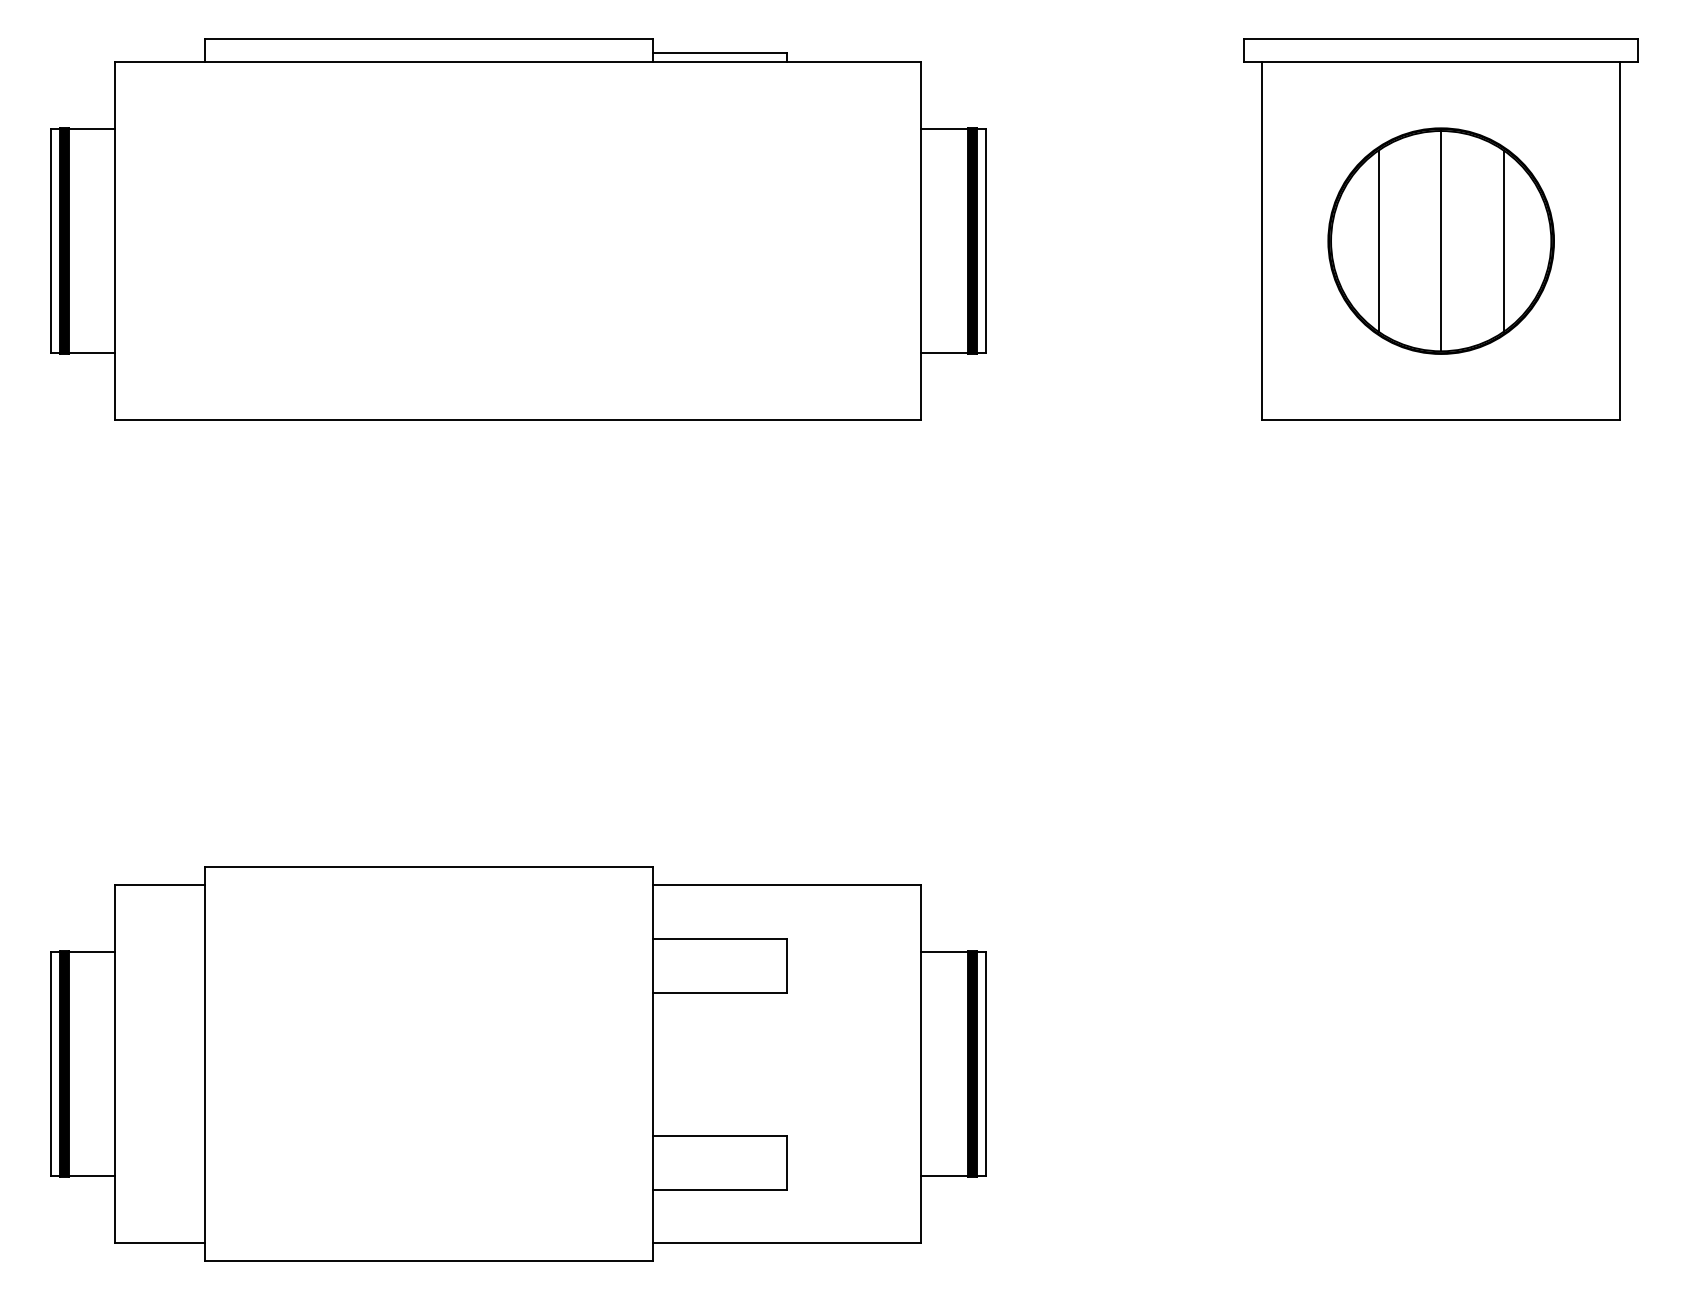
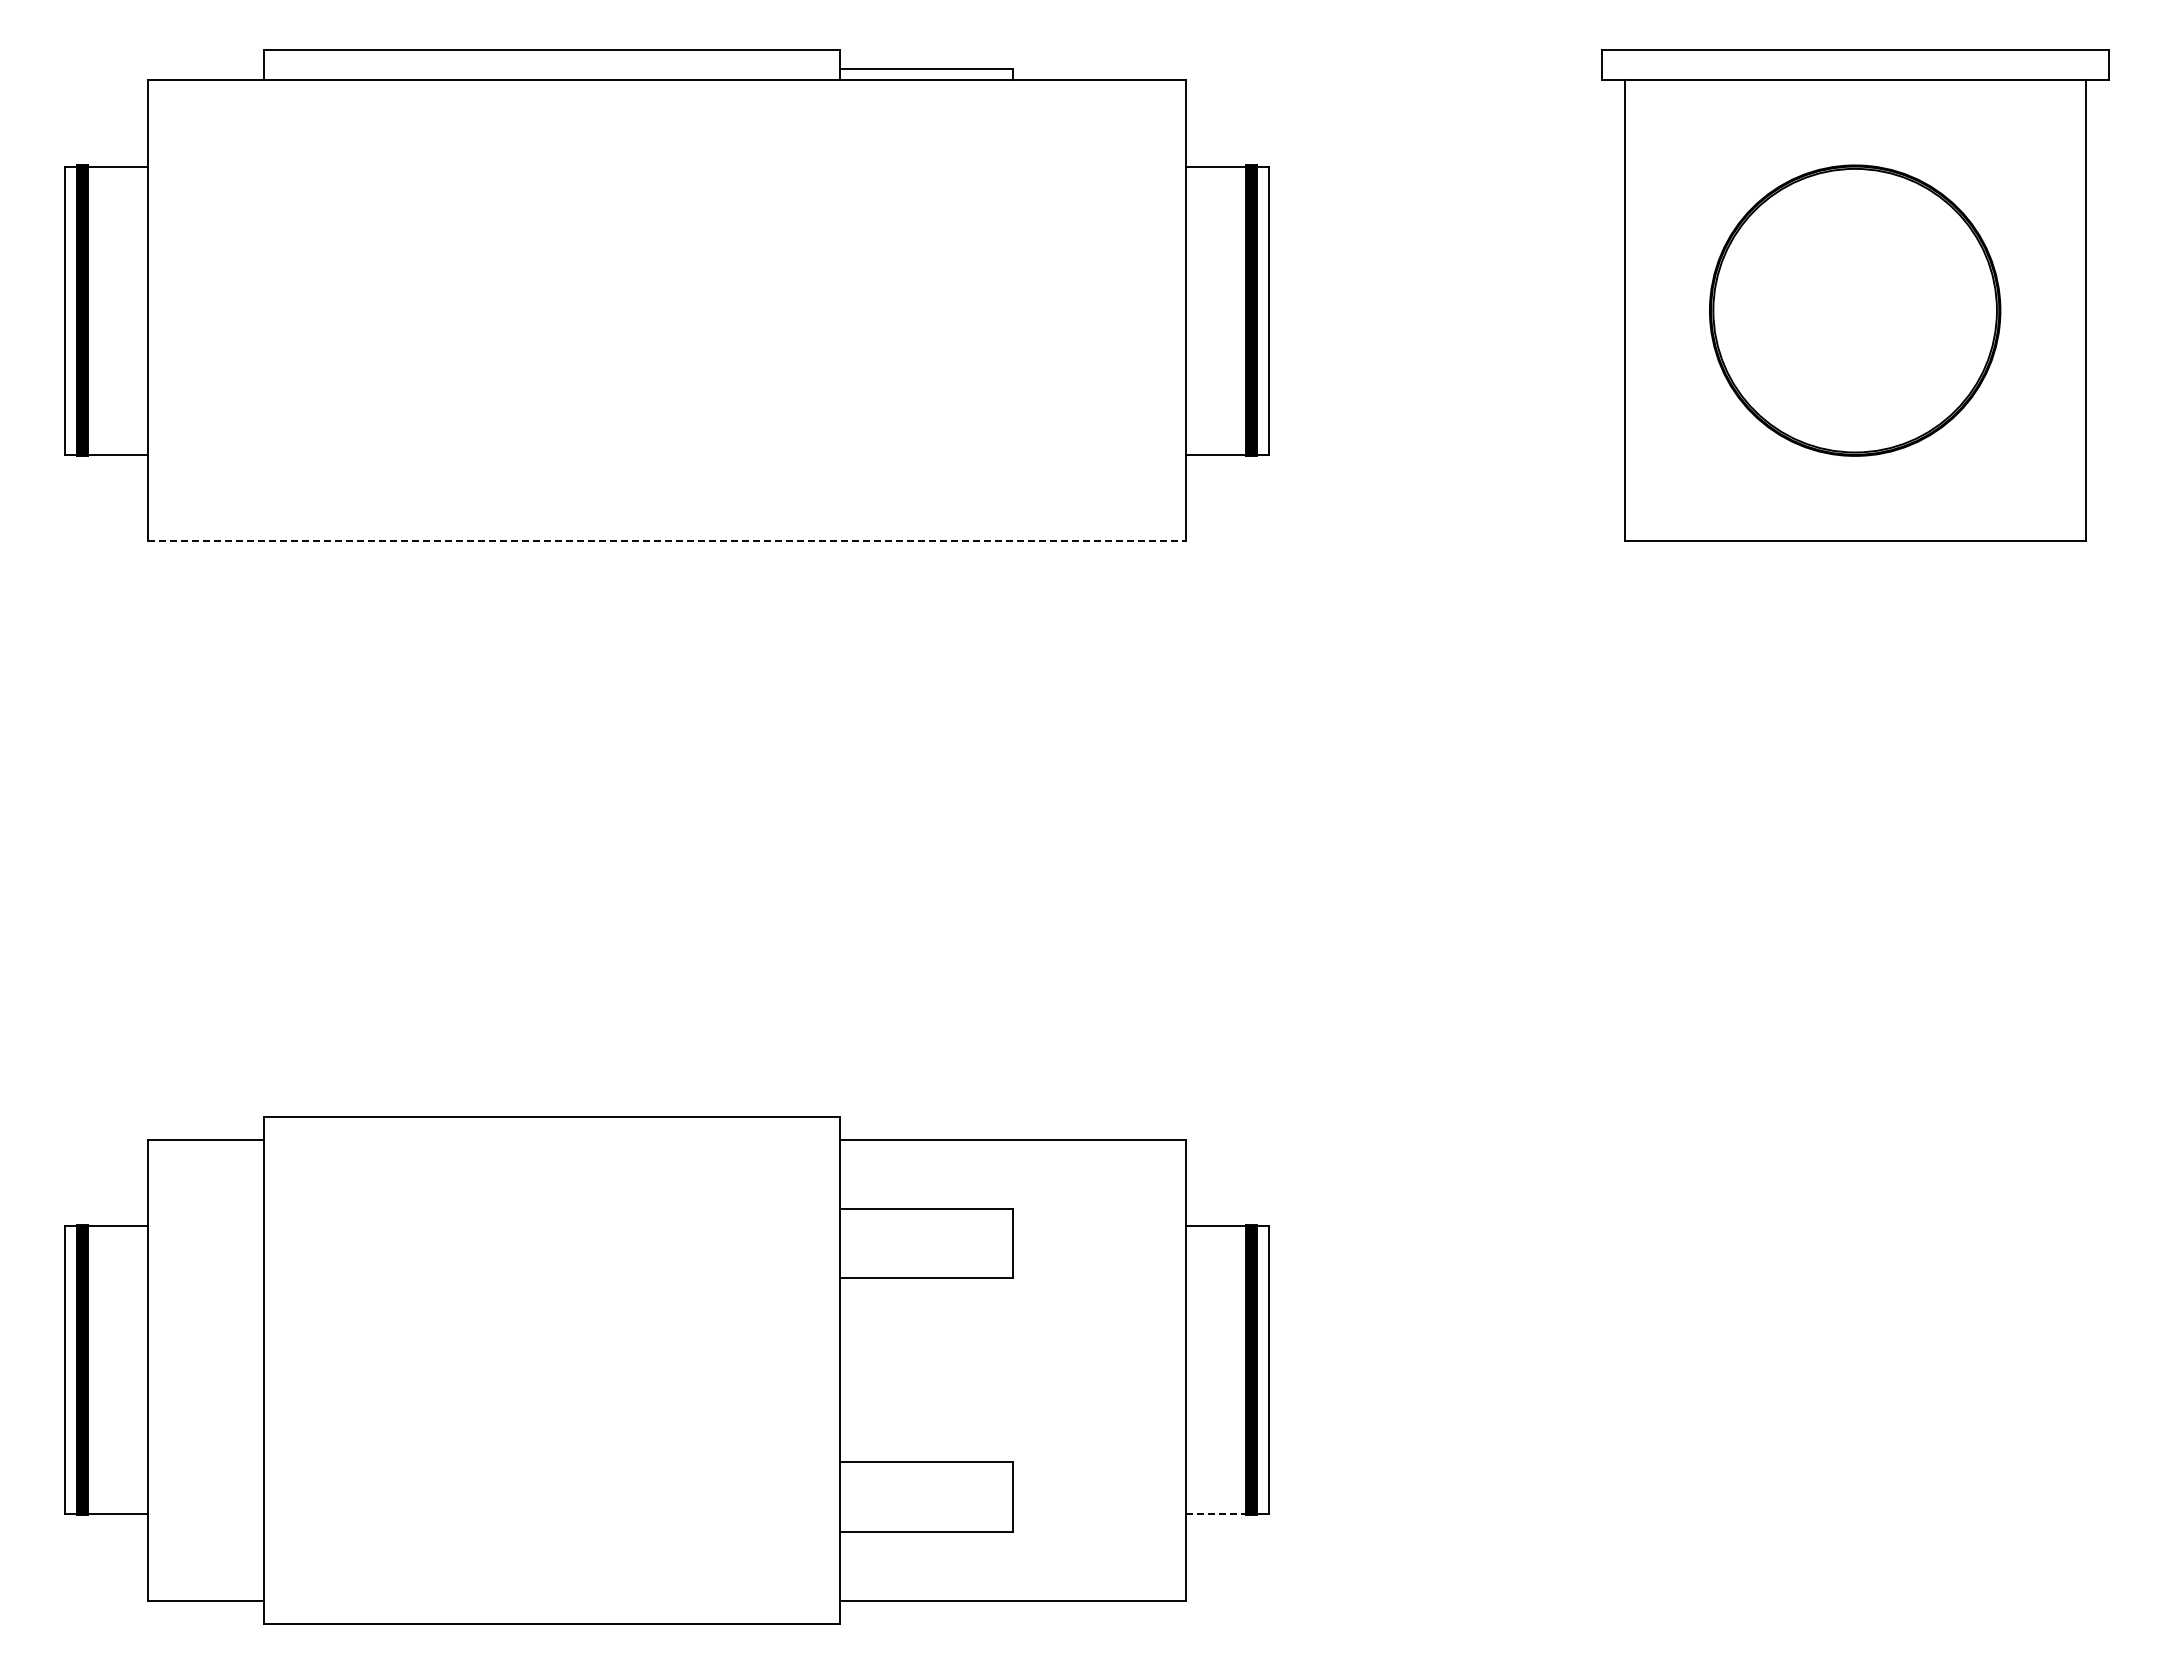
line: (1378, 241) -> (1774, 310), removed
line: (1441, 241) -> (1855, 310), removed
line: (1503, 241) -> (1935, 310), removed
line: (517, 420) -> (666, 541), solid -> dashed
line: (944, 1176) -> (1215, 1514), solid -> dashed

